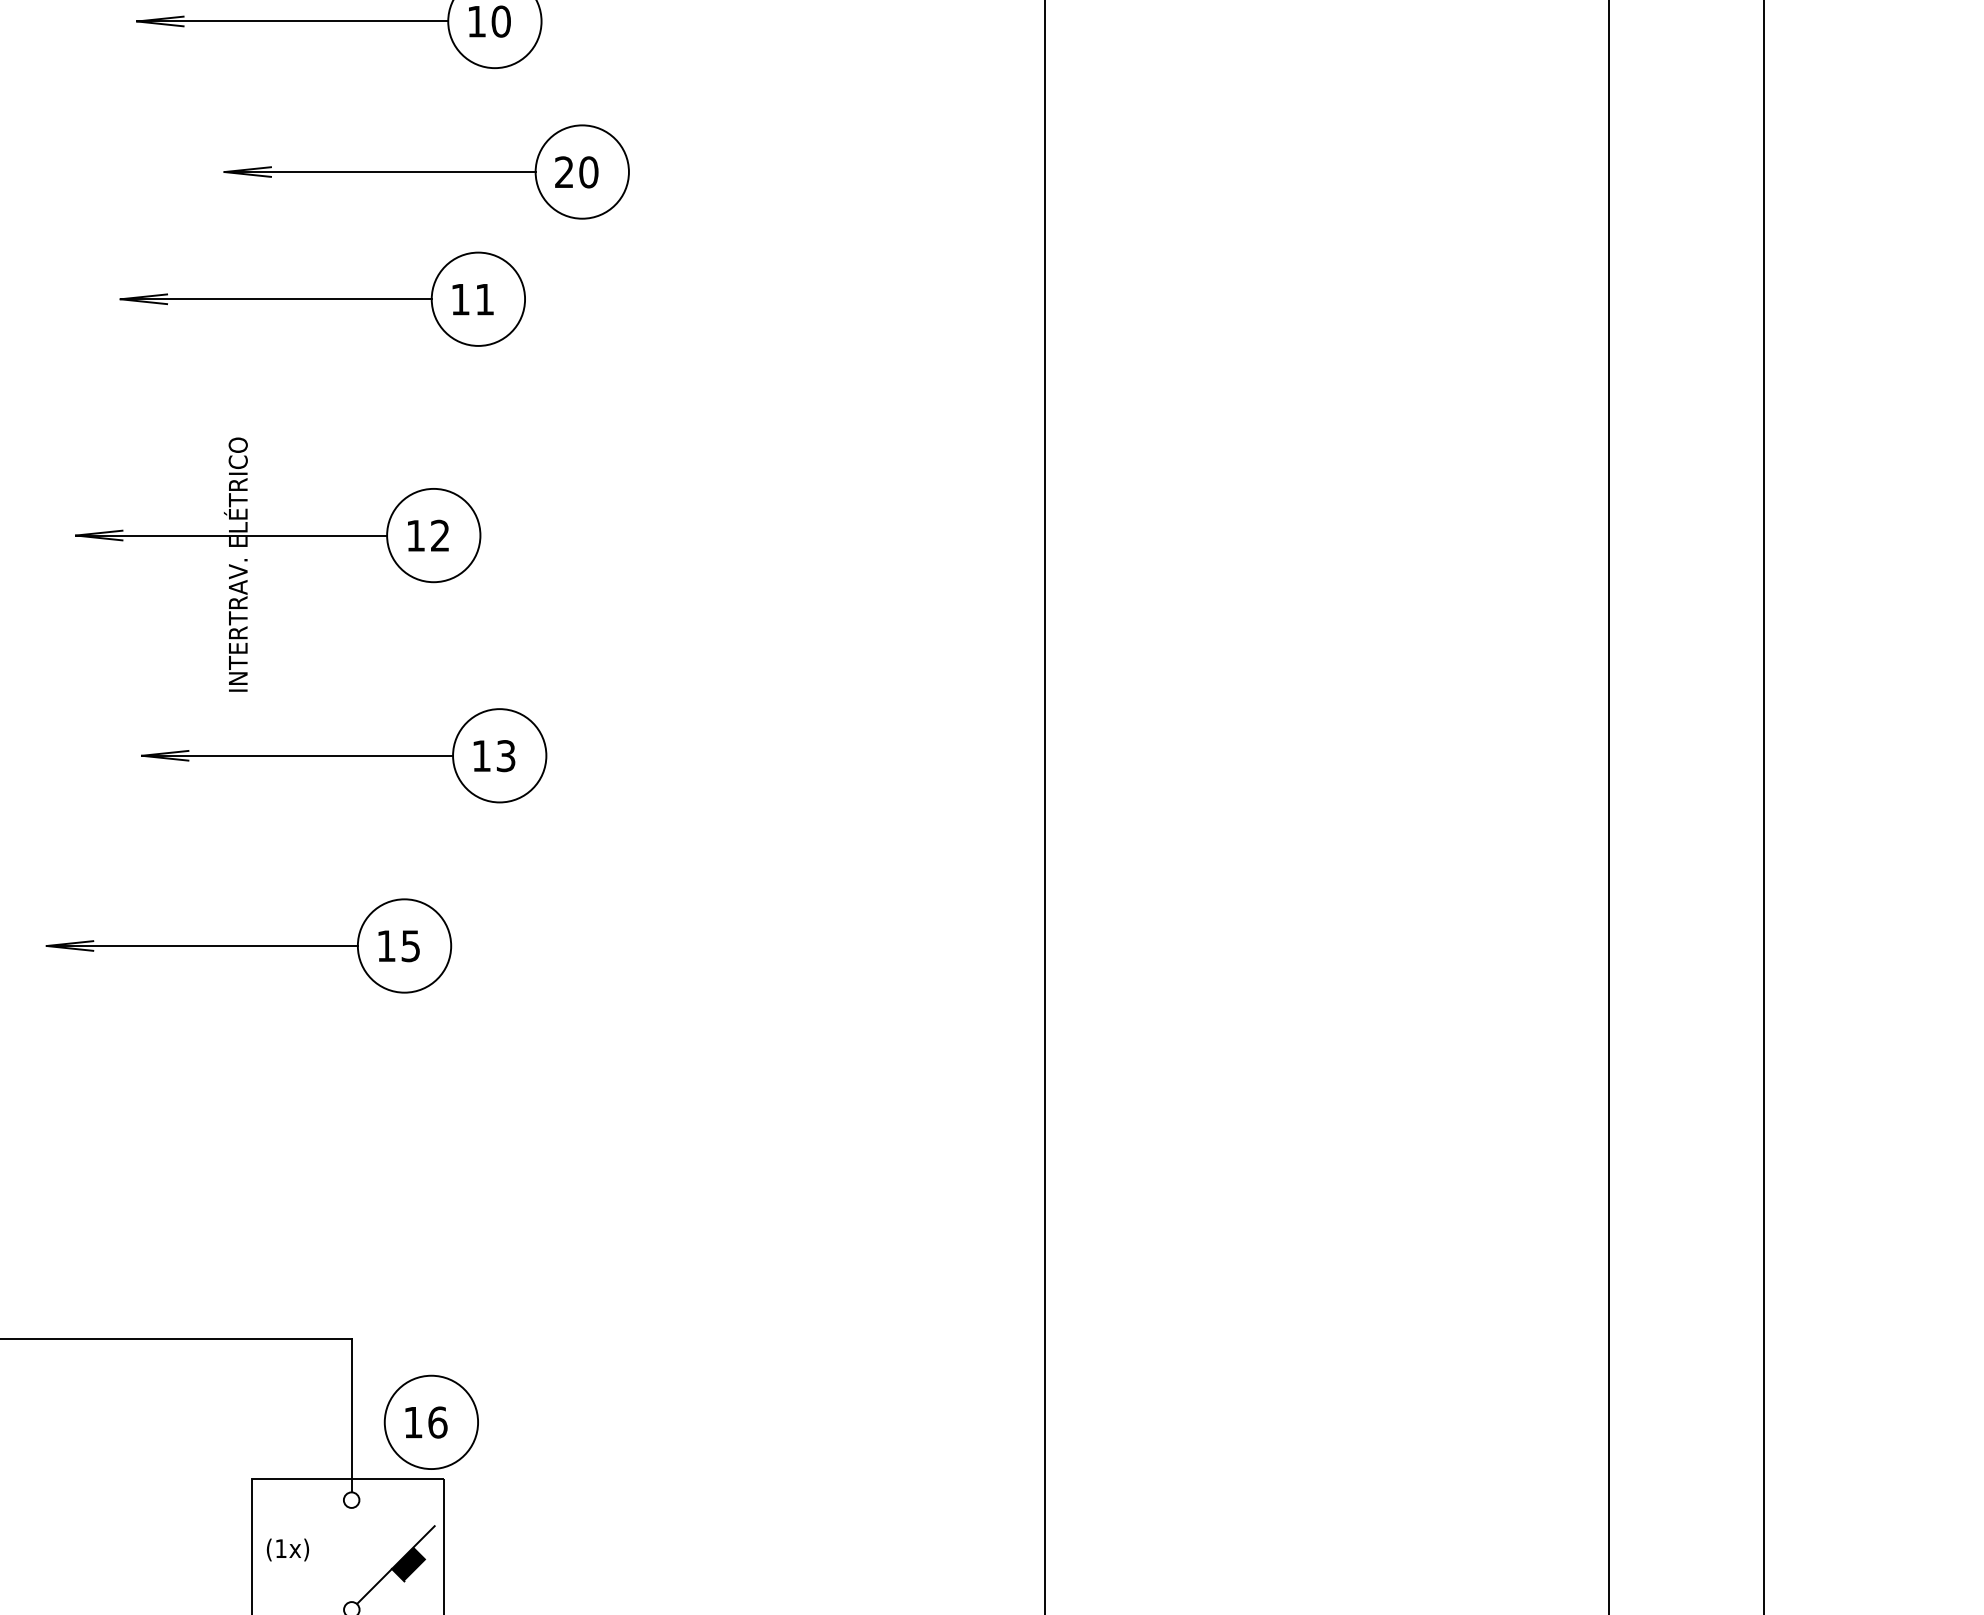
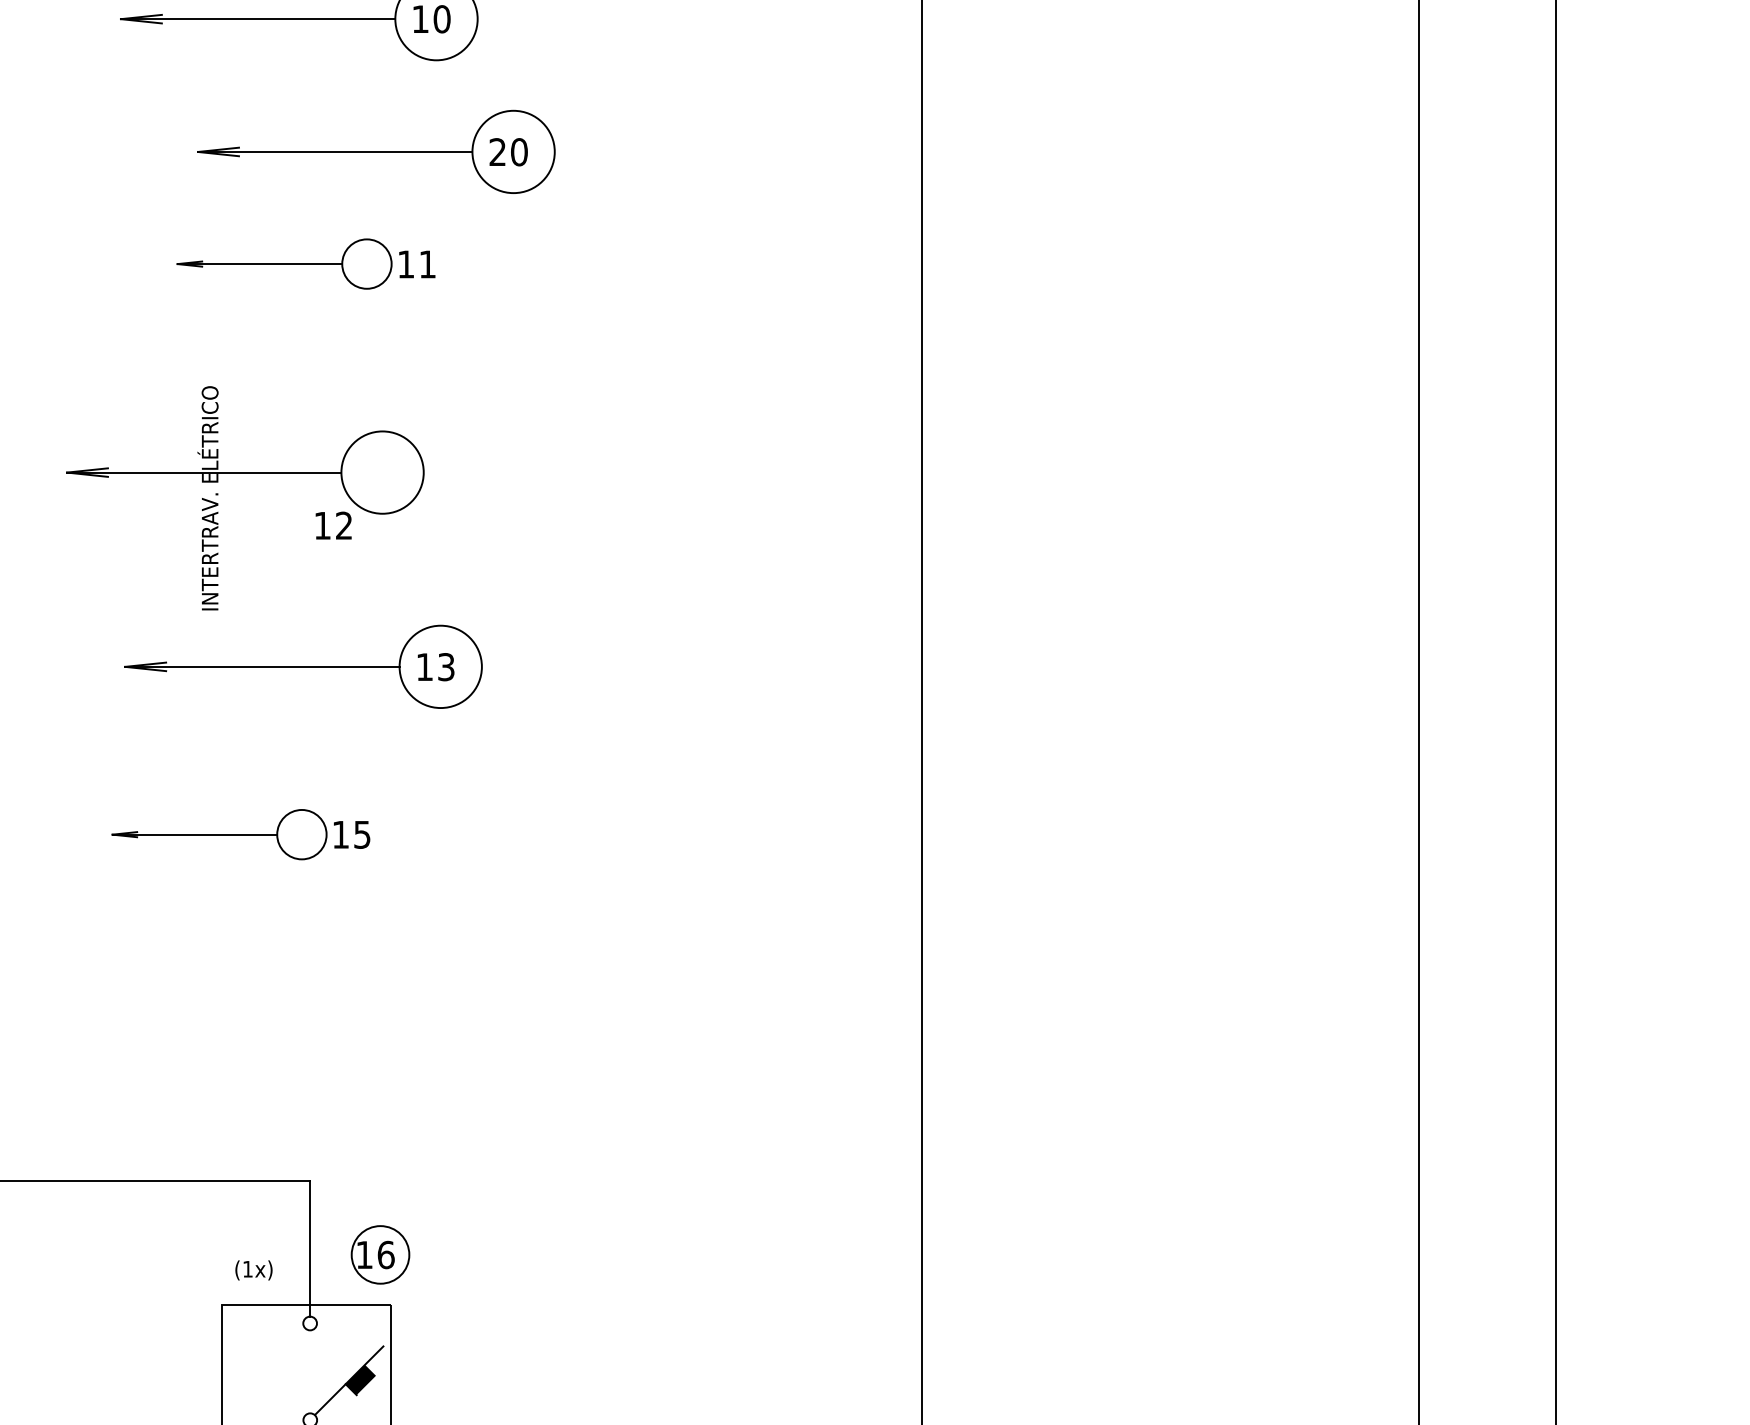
part: (322, 298) -> (284, 263), size x0.6
text: (428, 535) -> (333, 525), moved
part: (248, 945) -> (219, 834), size x0.6
circle: (431, 1422) -> (380, 1254), size x0.7
text: (287, 1549) -> (253, 1269), moved

